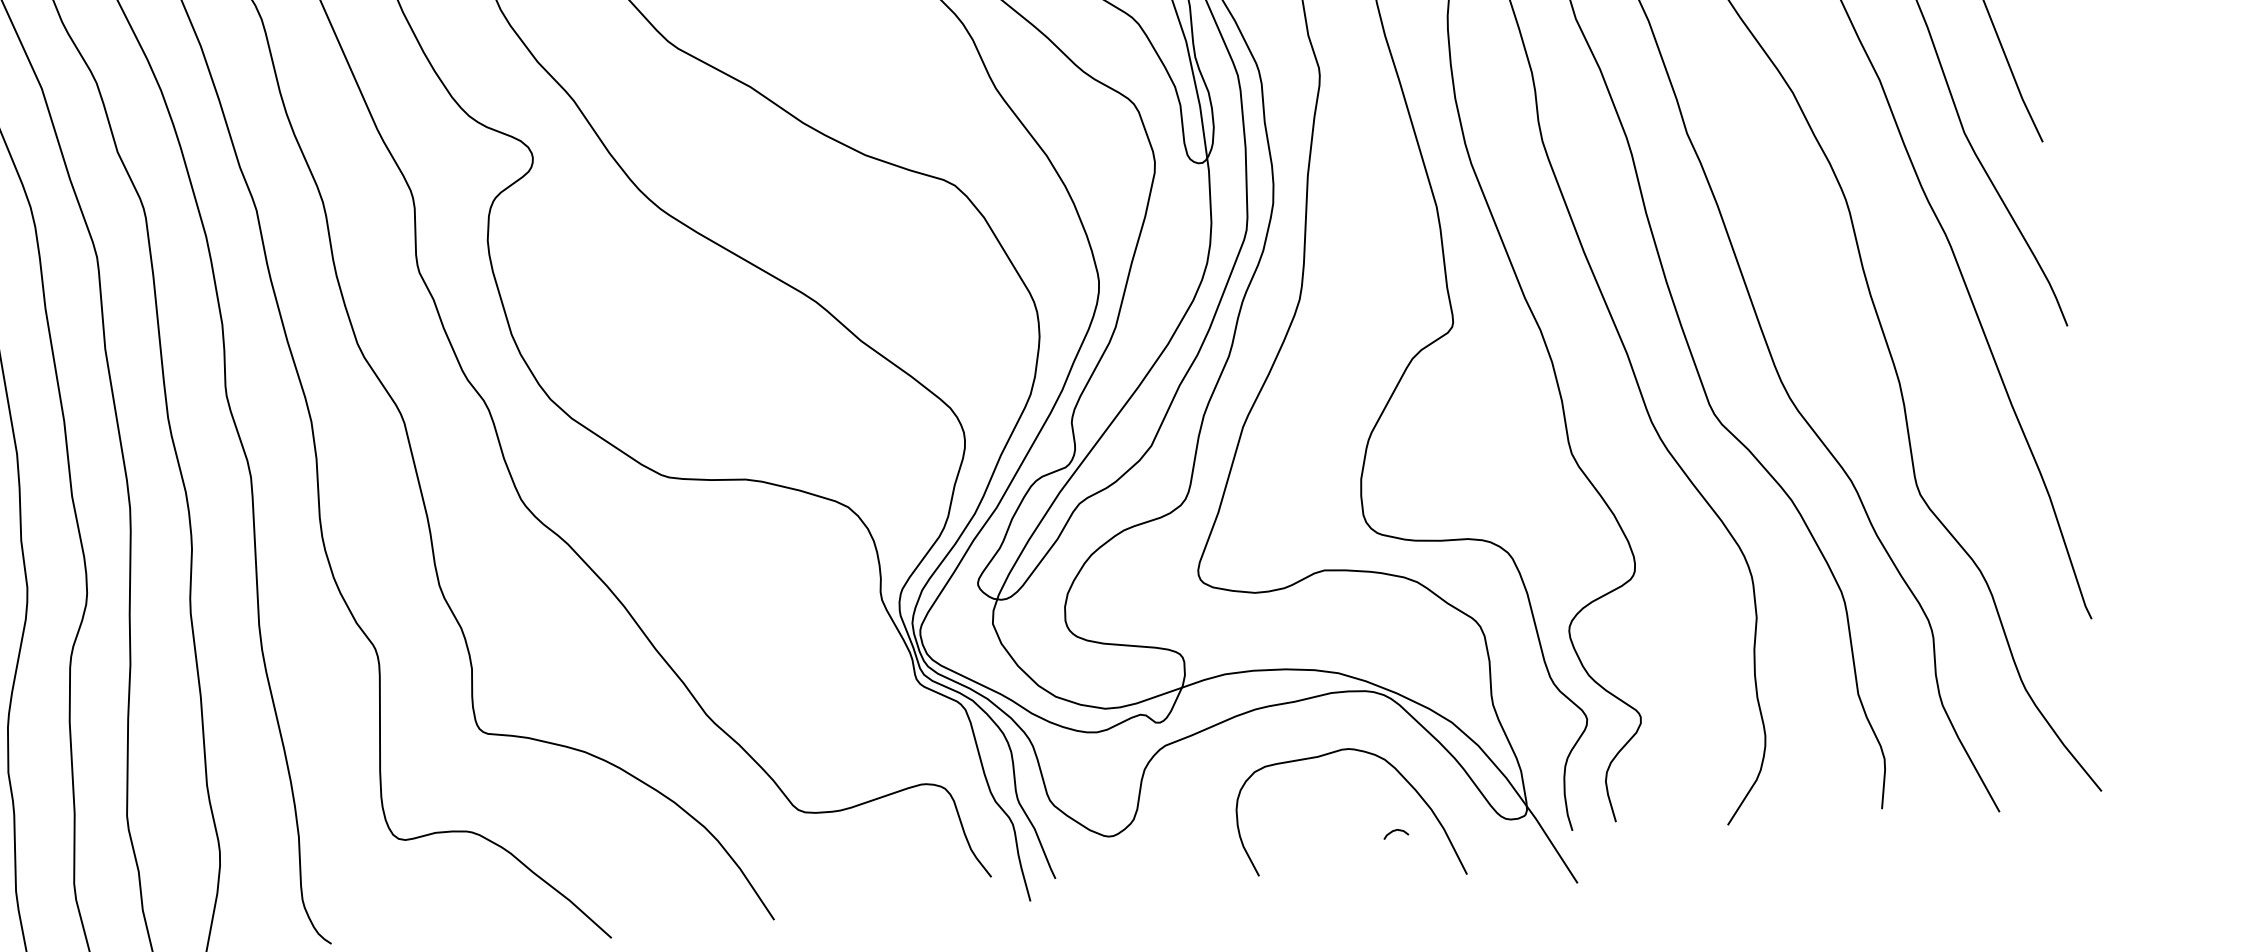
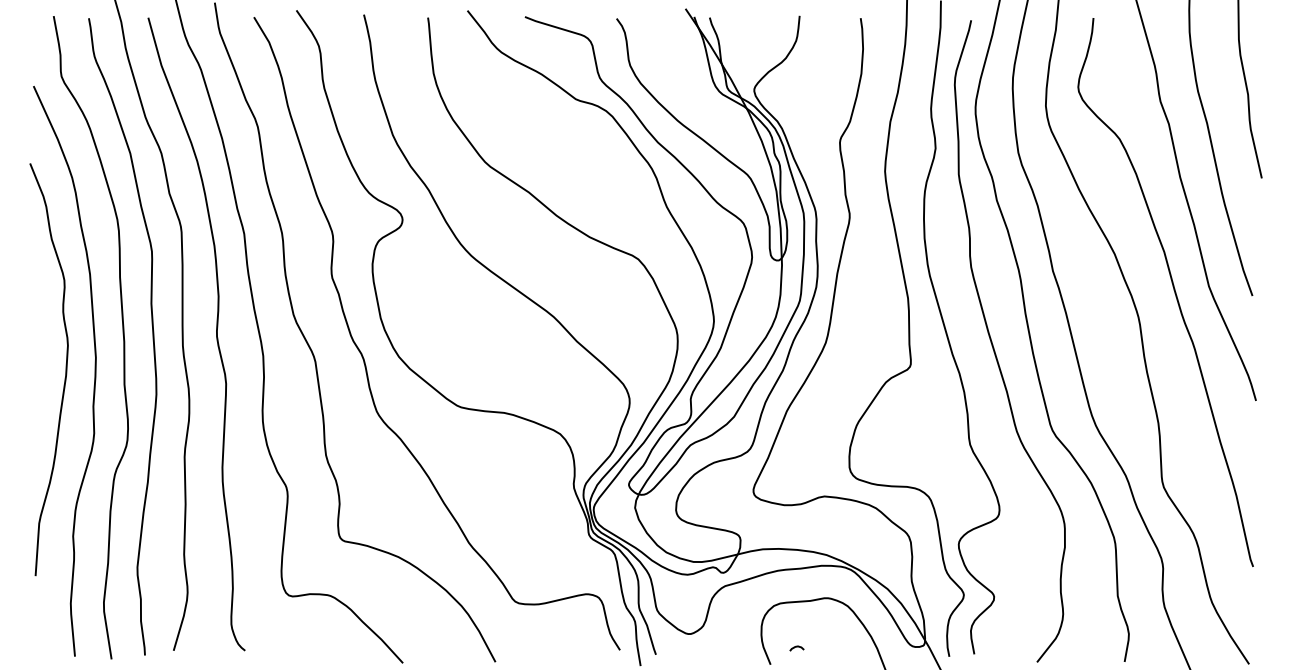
curve: (1394, 831) -> (796, 647), moved

